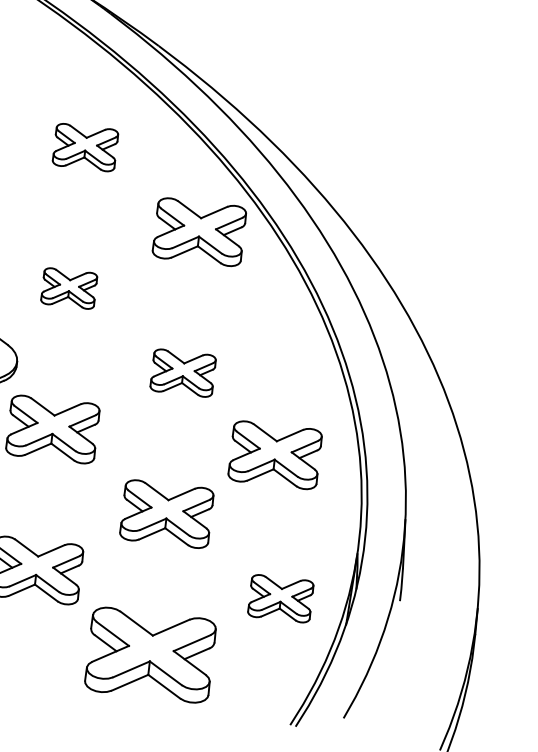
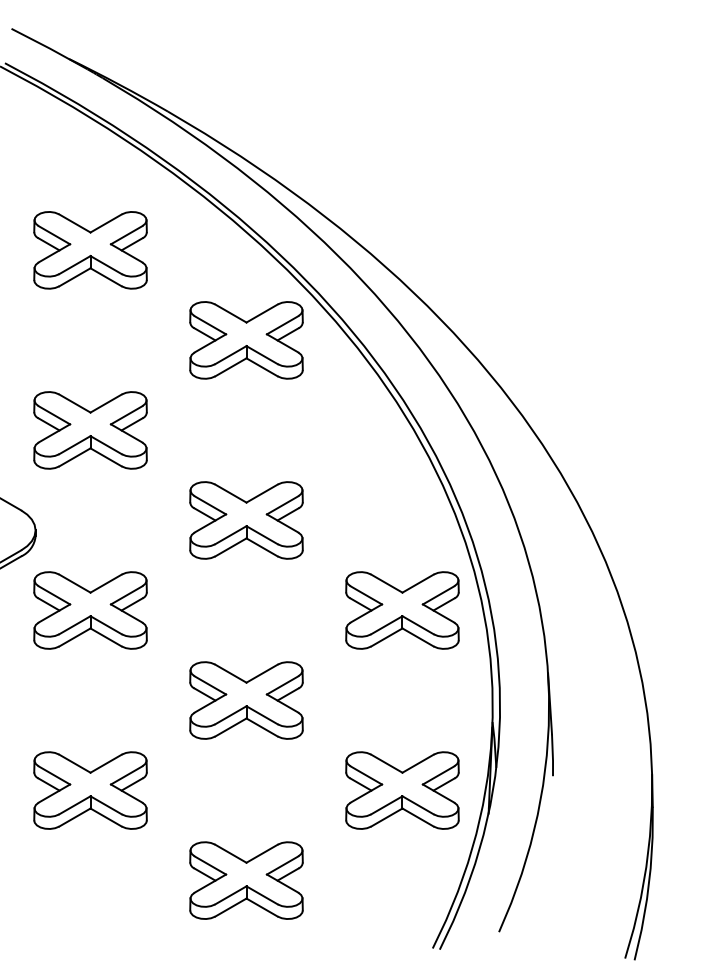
part: (85, 147) -> (90, 250), size x1.43
part: (69, 288) -> (90, 430), size x1.67
part: (183, 373) -> (246, 520), size x1.43
part: (275, 455) -> (402, 610), moved
part: (280, 598) -> (402, 790), size x1.43
part: (150, 655) -> (246, 880), size x0.71

